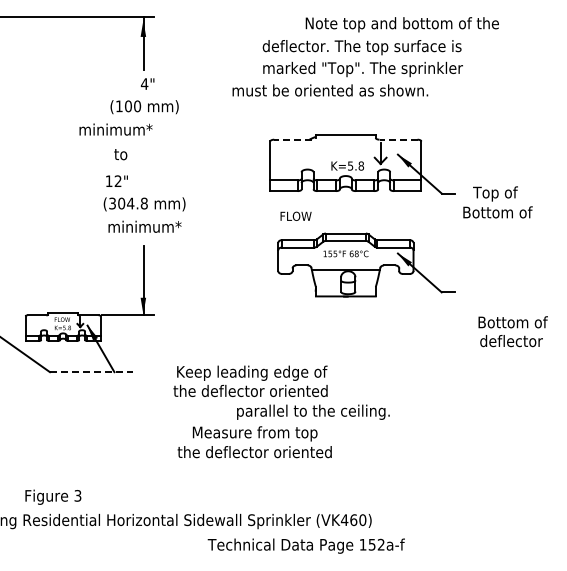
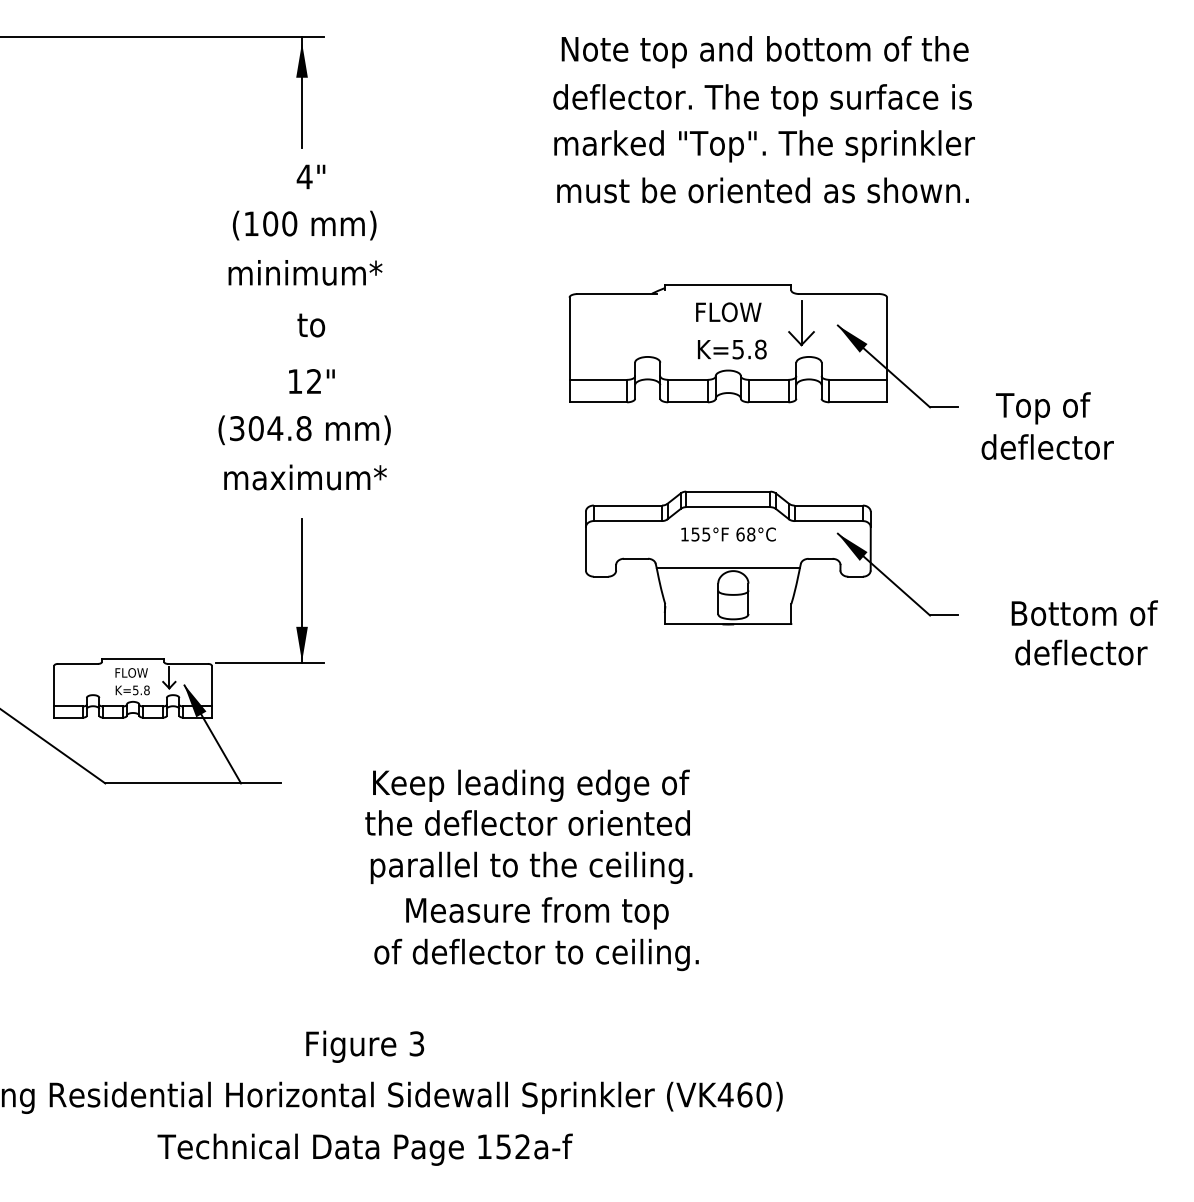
text: (401, 24) -> (763, 51), moved
text: (330, 90) -> (763, 190), moved
text: (115, 129) -> (304, 272), moved
line: (292, 139) -> (615, 293), dashed -> solid
line: (398, 139) -> (839, 293), dashed -> solid
text: (120, 154) -> (310, 325), moved
text: (116, 180) -> (310, 379), moved
text: (497, 212) -> (1047, 447), Bottom of -> deflector
text: (295, 215) -> (727, 310), moved
text: (144, 226) -> (304, 476), minimum* -> maximum*
text: (512, 331) -> (1083, 632), moved
line: (91, 372) -> (192, 784), dashed -> solid
text: (313, 411) -> (531, 866), moved
text: (254, 453) -> (535, 954), the deflector oriented -> of deflector to ceiling.
text: (53, 496) -> (365, 1045), moved
text: (305, 545) -> (363, 1148), moved

